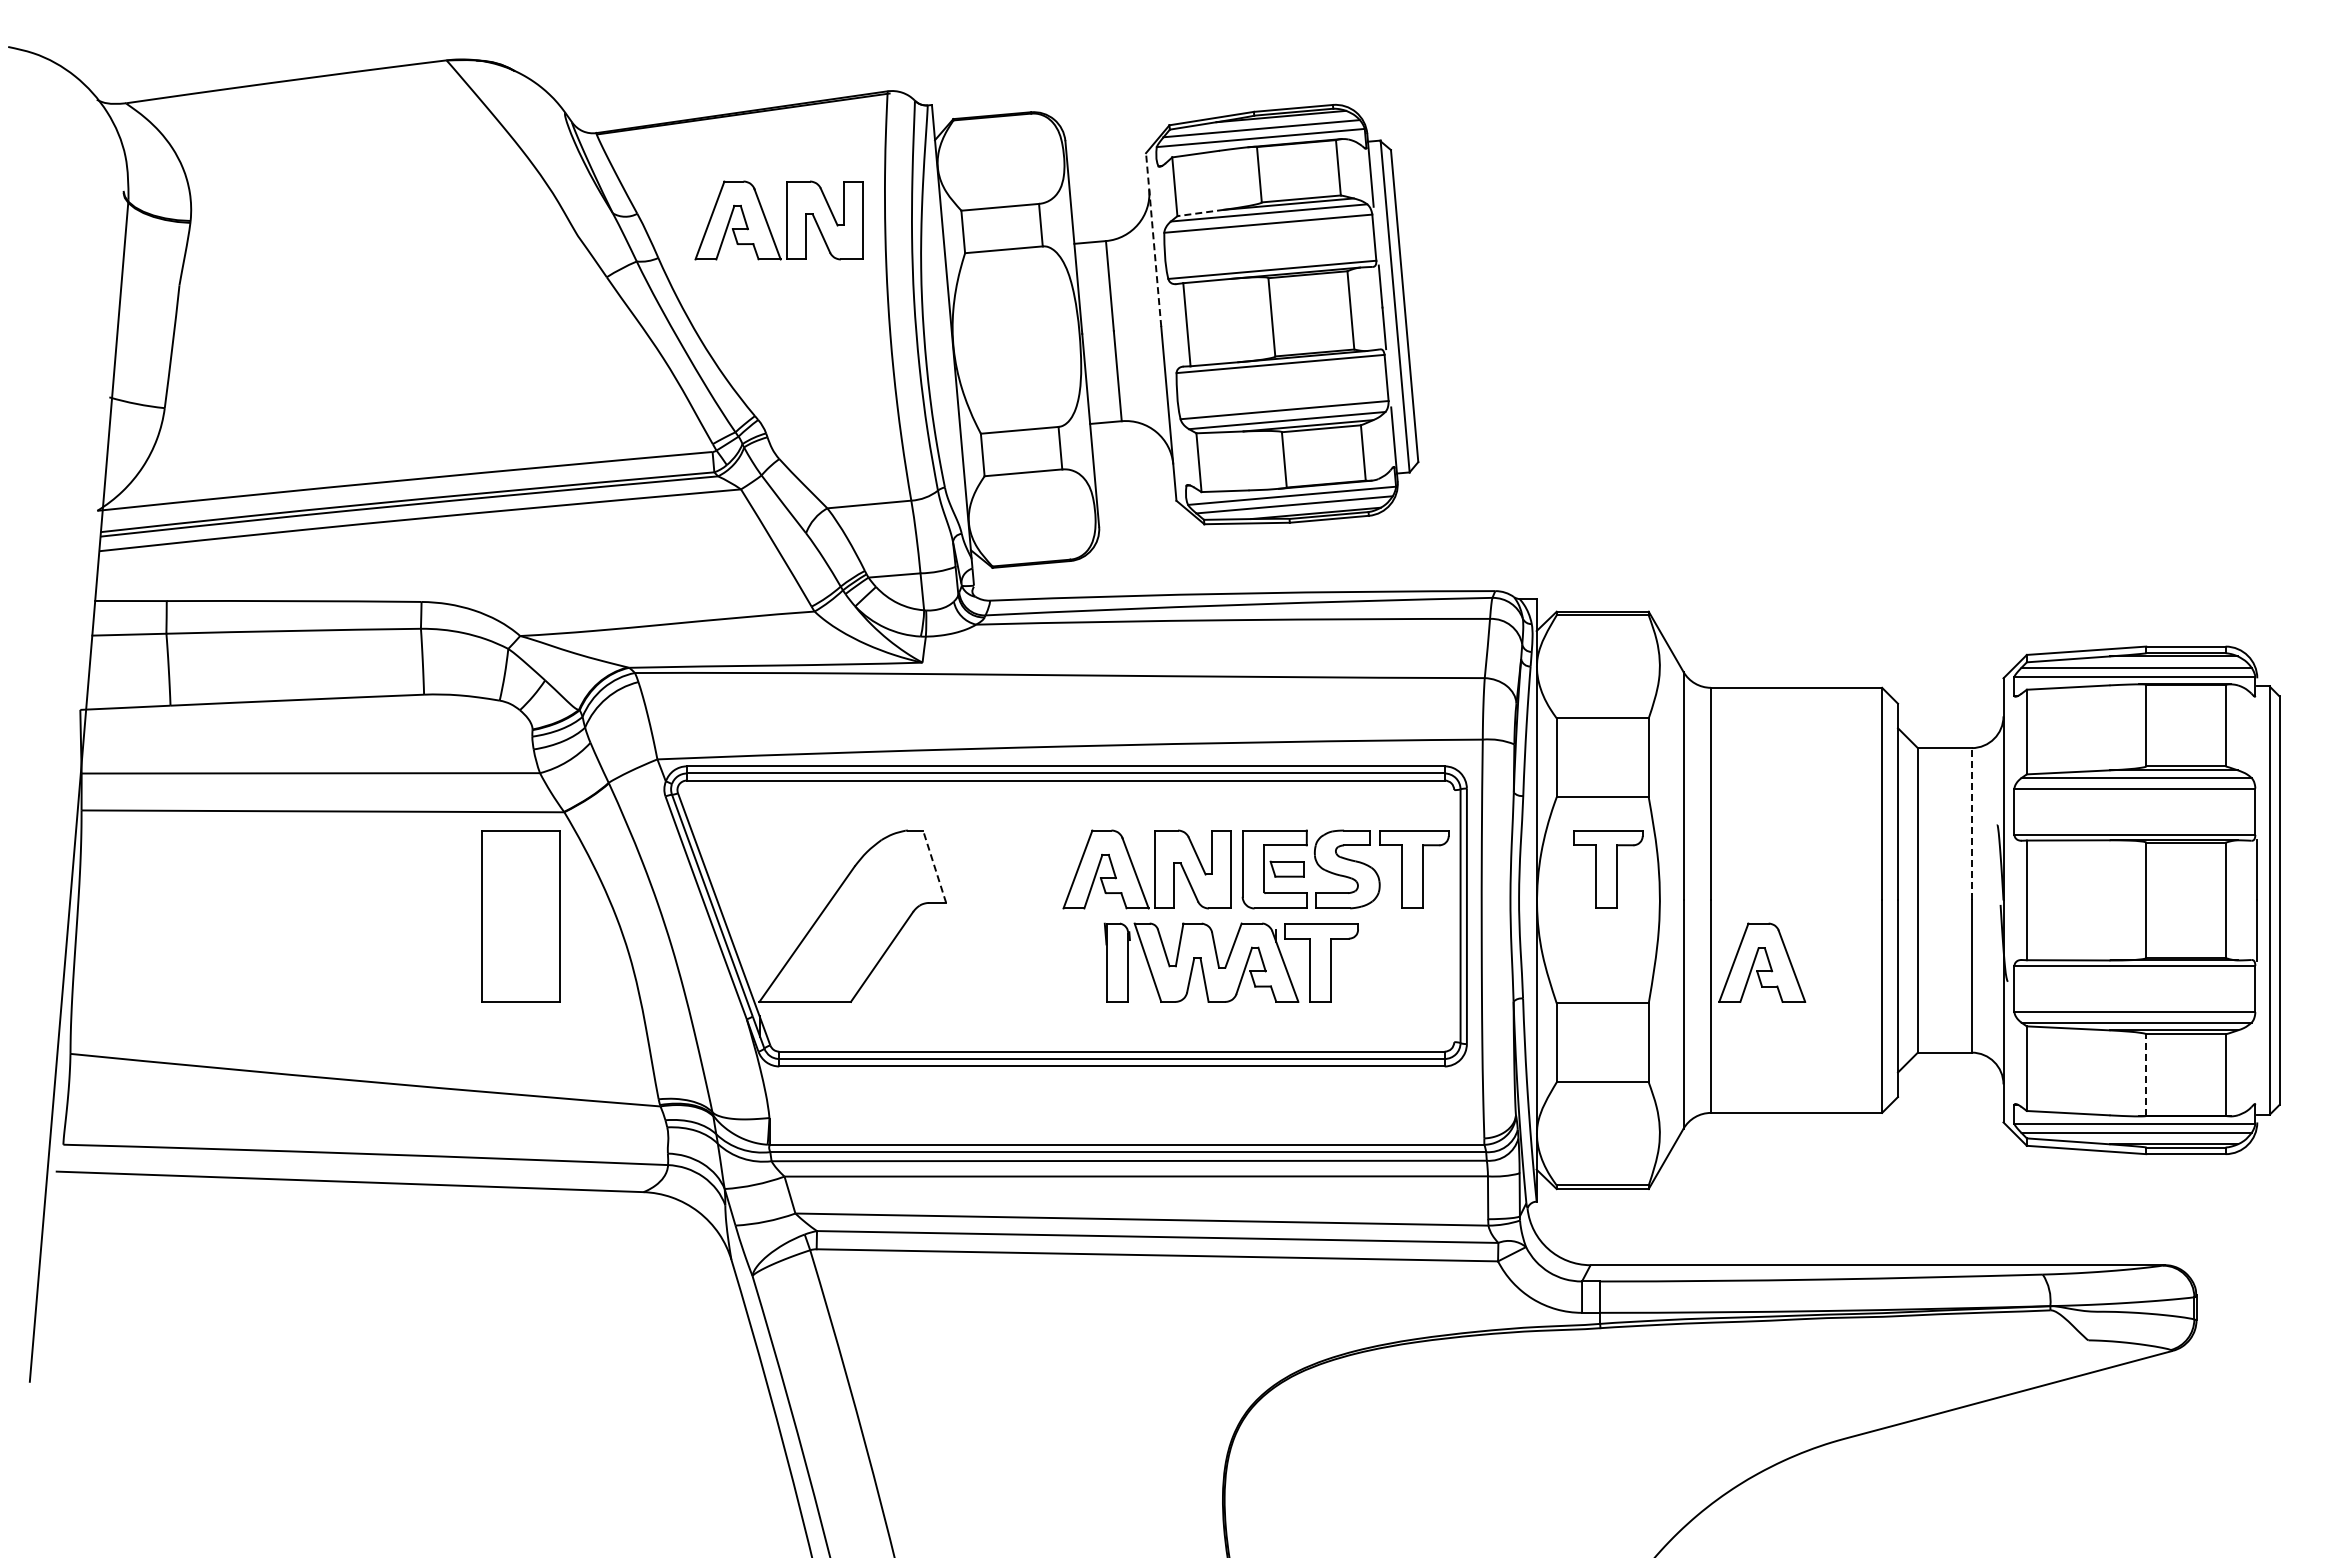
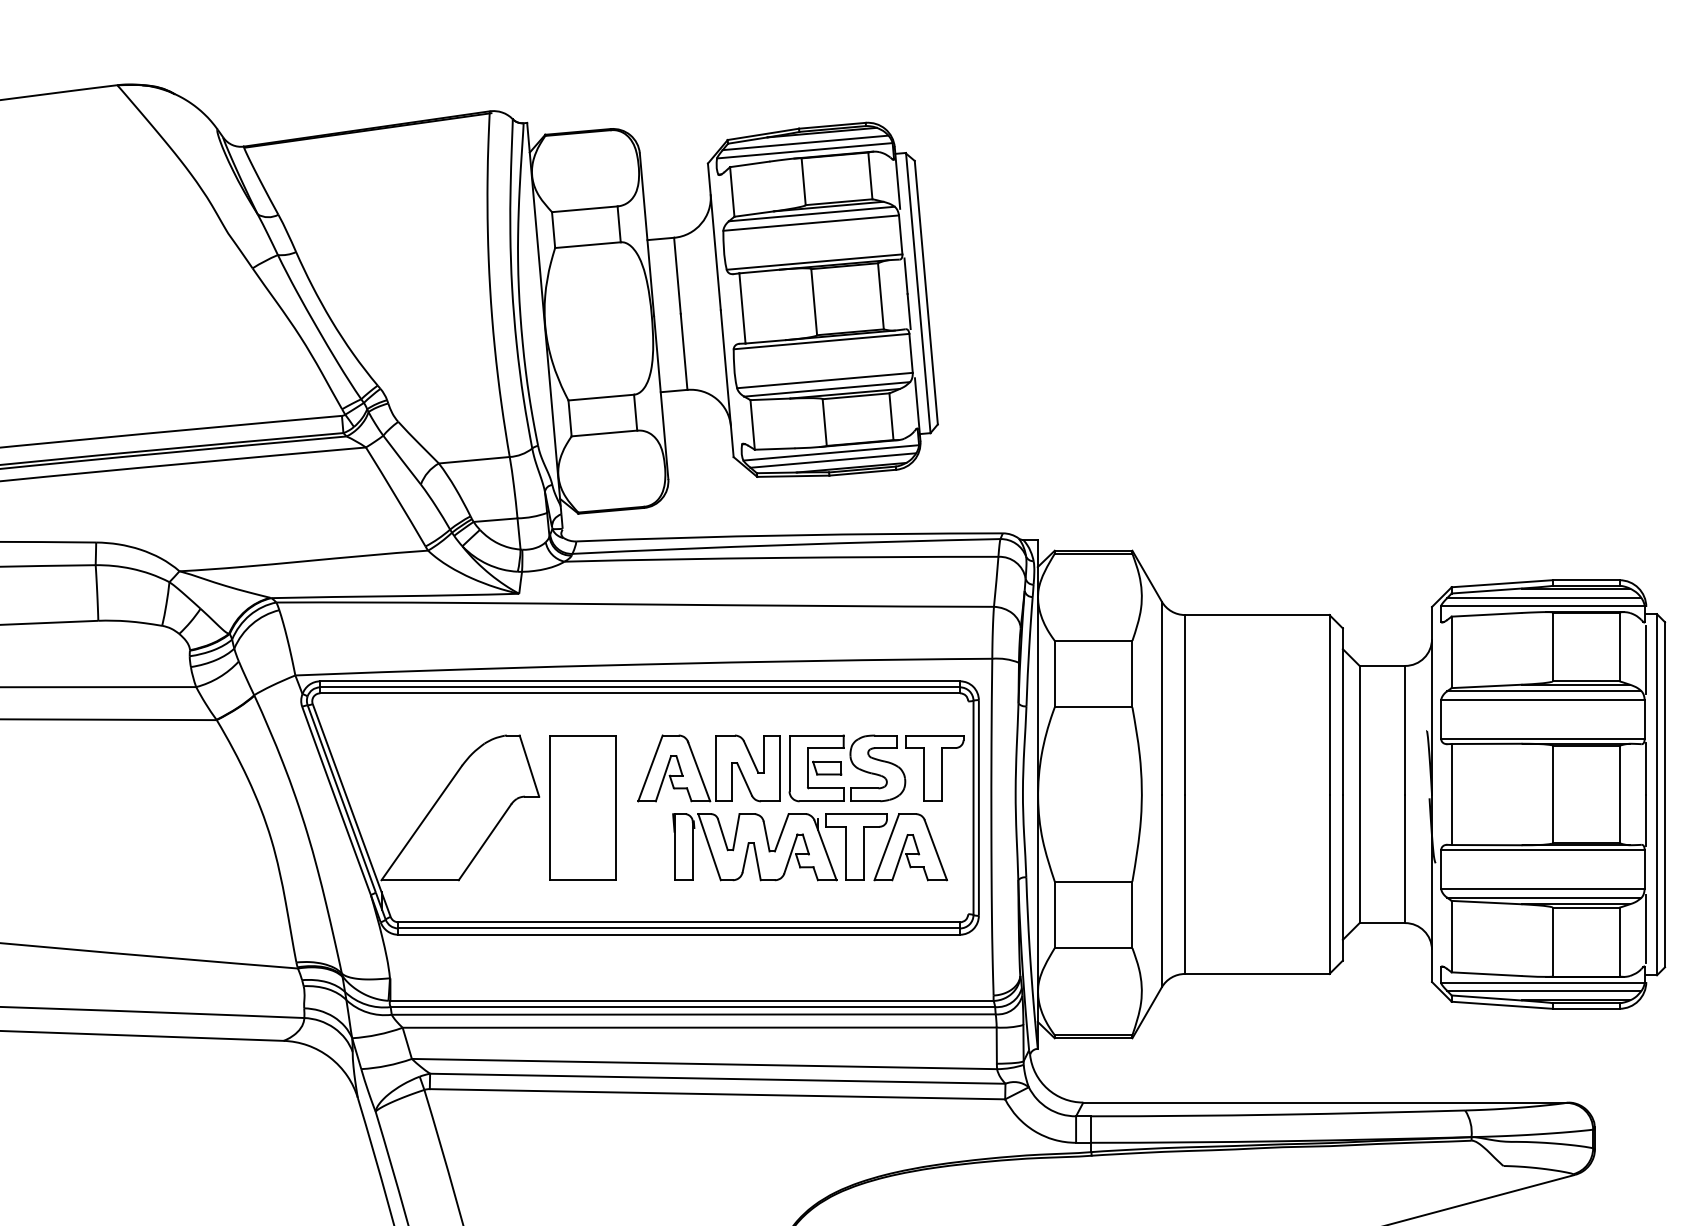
line: (1200, 213) -> (753, 214), dashed -> solid
part: (786, 220) -> (404, 220), removed
line: (1153, 239) -> (714, 236), dashed -> solid
line: (2257, 740) -> (1646, 659), added
line: (1971, 823) -> (1404, 729), dashed -> solid
line: (934, 866) -> (529, 765), dashed -> solid
part: (1608, 869) -> (1098, 768), removed
part: (520, 916) -> (582, 808), moved
part: (1762, 962) -> (910, 846), moved
line: (2257, 1059) -> (1646, 928), added
line: (2146, 1075) -> (1552, 942), dashed -> solid

